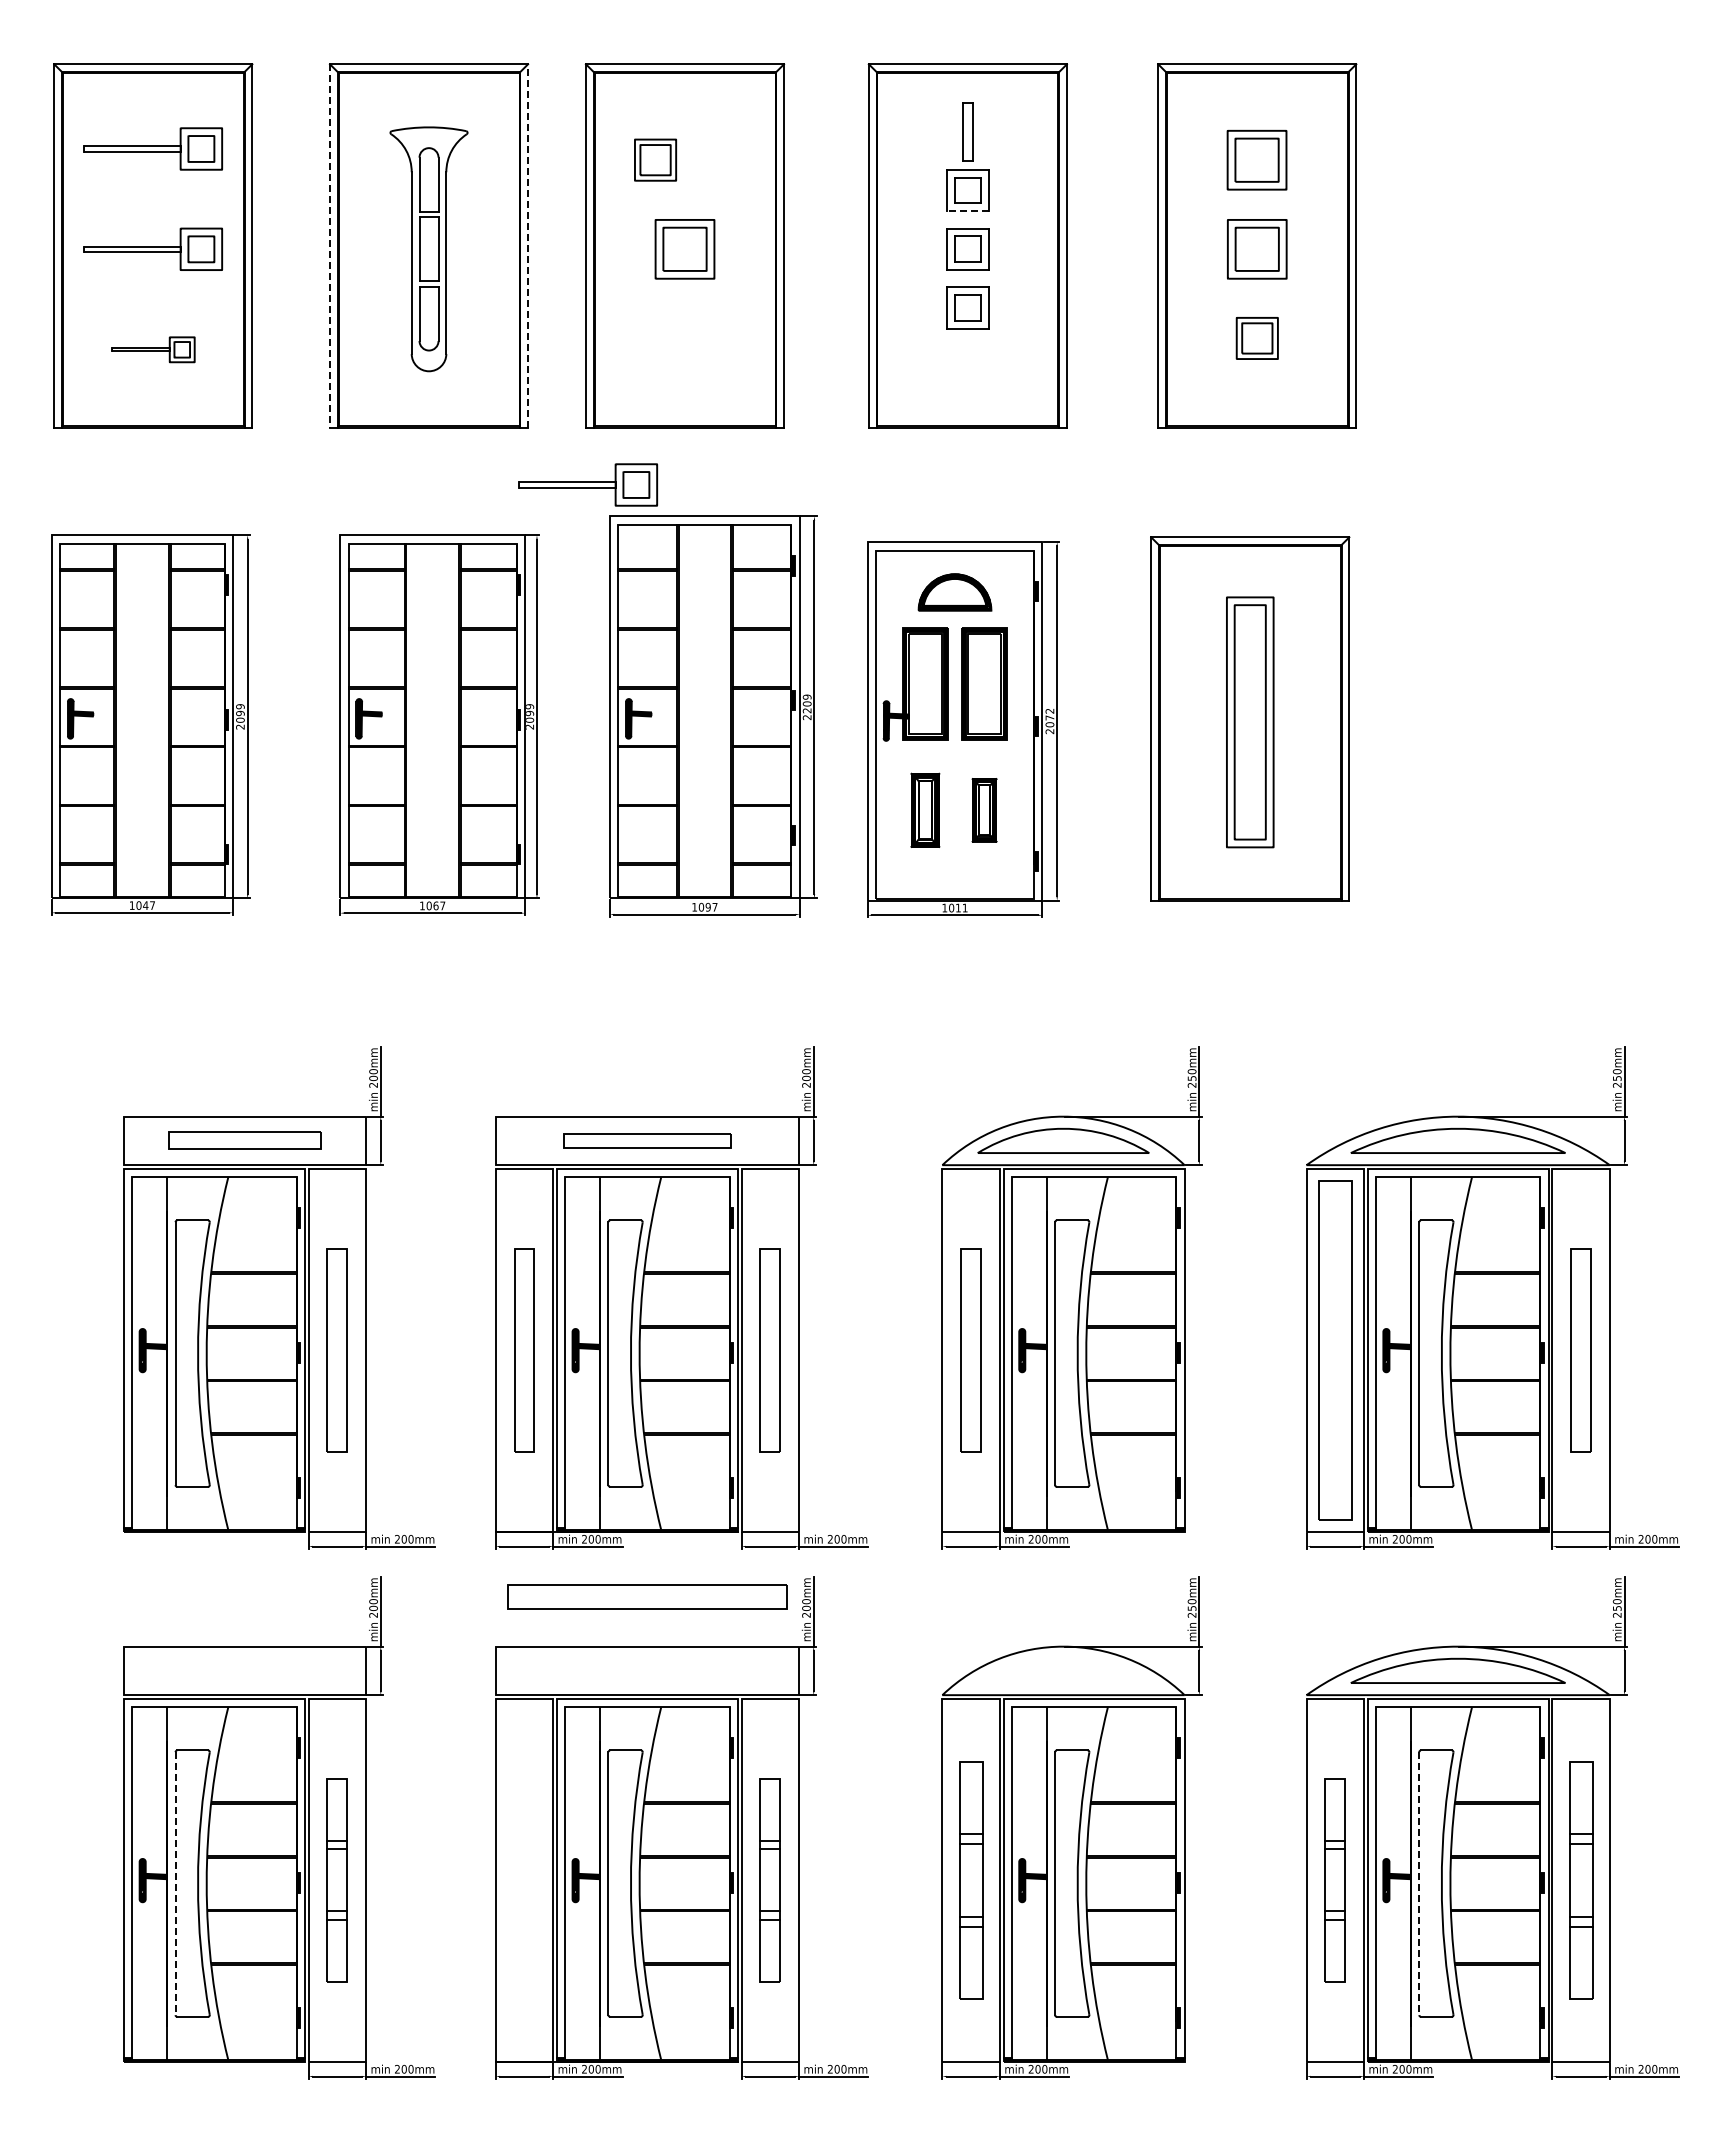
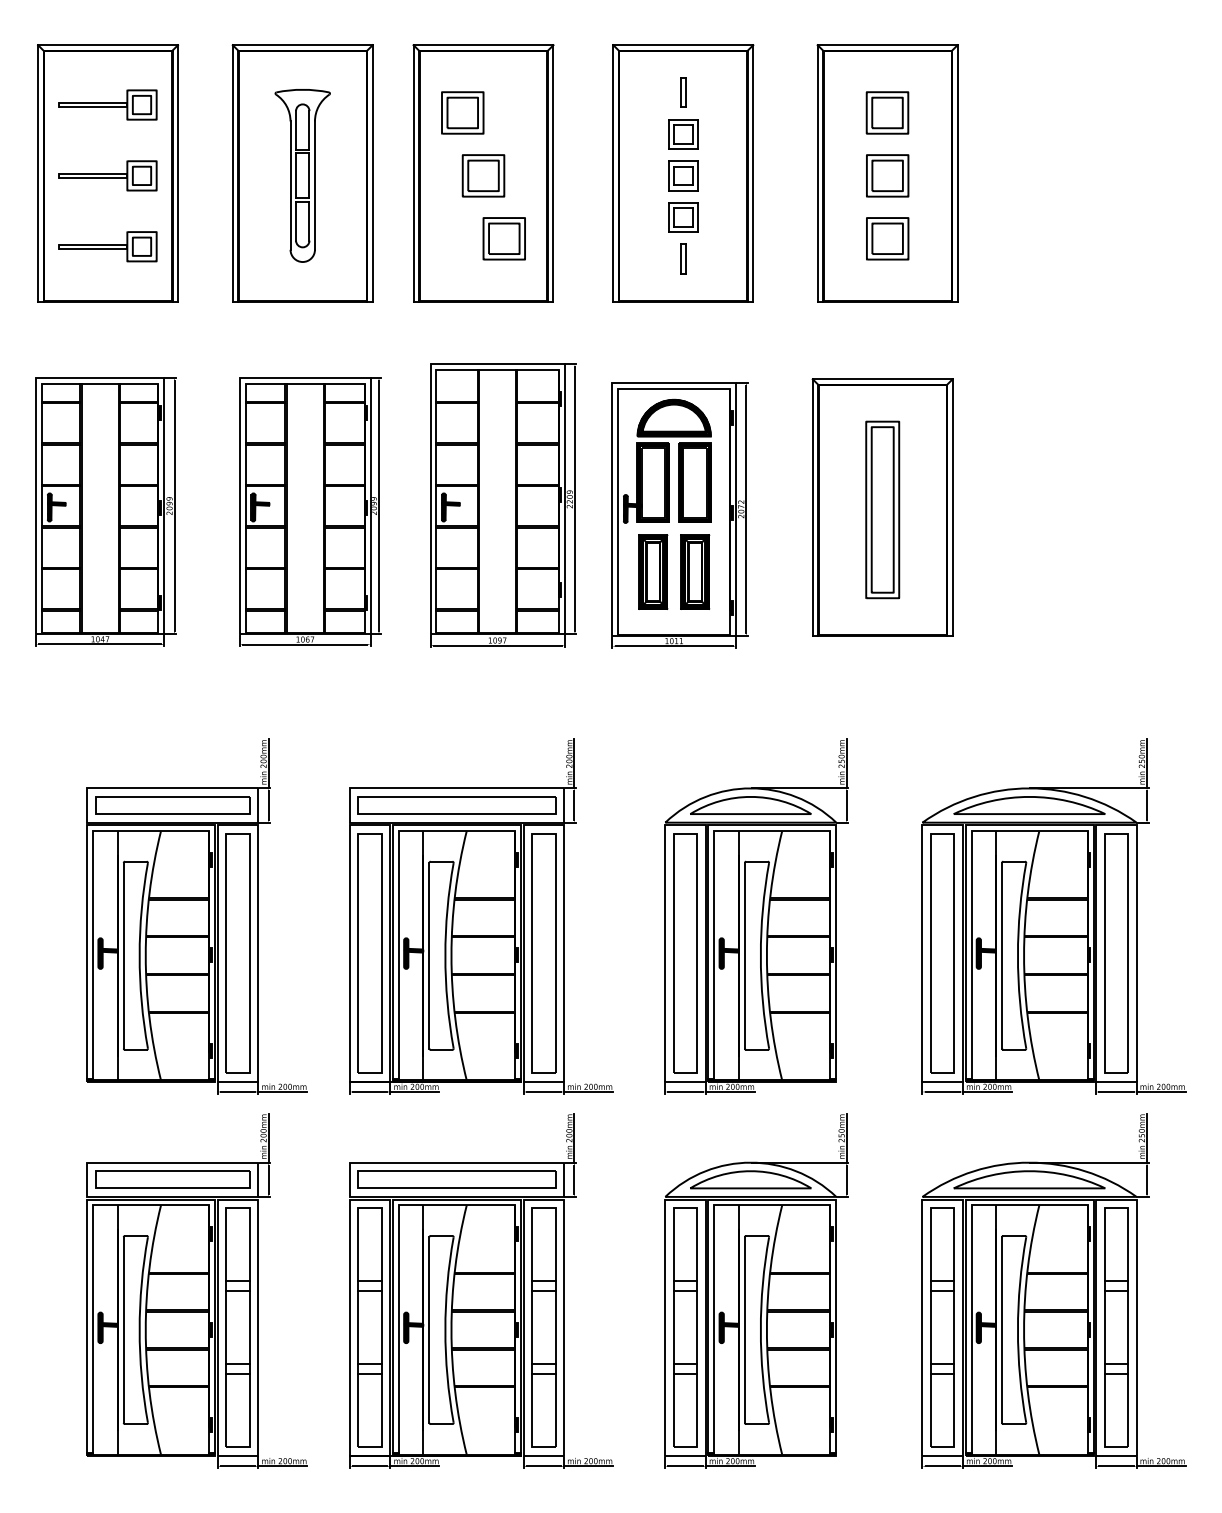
part: (967, 131) -> (683, 92), size x0.71
part: (655, 159) -> (462, 112), size x1.43
line: (967, 211) -> (683, 149), dashed -> solid
line: (329, 245) -> (232, 173), dashed -> solid
line: (528, 245) -> (373, 173), dashed -> solid
part: (714, 338) -> (504, 238), added
part: (1257, 338) -> (887, 238), size x1.43
part: (153, 349) -> (108, 246), size x1.67
part: (967, 366) -> (683, 258), added
part: (588, 484) -> (415, 341), removed
part: (954, 592) -> (673, 418), size x1.43
part: (925, 810) -> (653, 572), size x1.43
part: (984, 810) -> (695, 572), size x1.67
part: (244, 1140) -> (172, 805), size x1.43
part: (647, 1140) -> (457, 805), size x1.67
part: (337, 1350) -> (238, 953), size x1.67
part: (524, 1350) -> (370, 953), size x1.67
part: (770, 1350) -> (543, 953), size x1.67
part: (971, 1350) -> (685, 953), size x1.67
part: (1581, 1350) -> (1116, 953), size x1.67
part: (647, 1596) -> (457, 1179), moved
part: (244, 1670) -> (172, 1179), added
part: (1063, 1670) -> (750, 1179), added
part: (337, 1880) -> (238, 1327), size x1.67
part: (524, 1880) -> (370, 1327), added
part: (770, 1880) -> (543, 1327), size x1.67
part: (971, 1880) -> (685, 1327), size x1.43
part: (1335, 1880) -> (942, 1327), size x1.67
part: (1581, 1880) -> (1116, 1327), size x1.43
line: (175, 1884) -> (123, 1330), dashed -> solid
line: (1419, 1884) -> (1002, 1330), dashed -> solid

